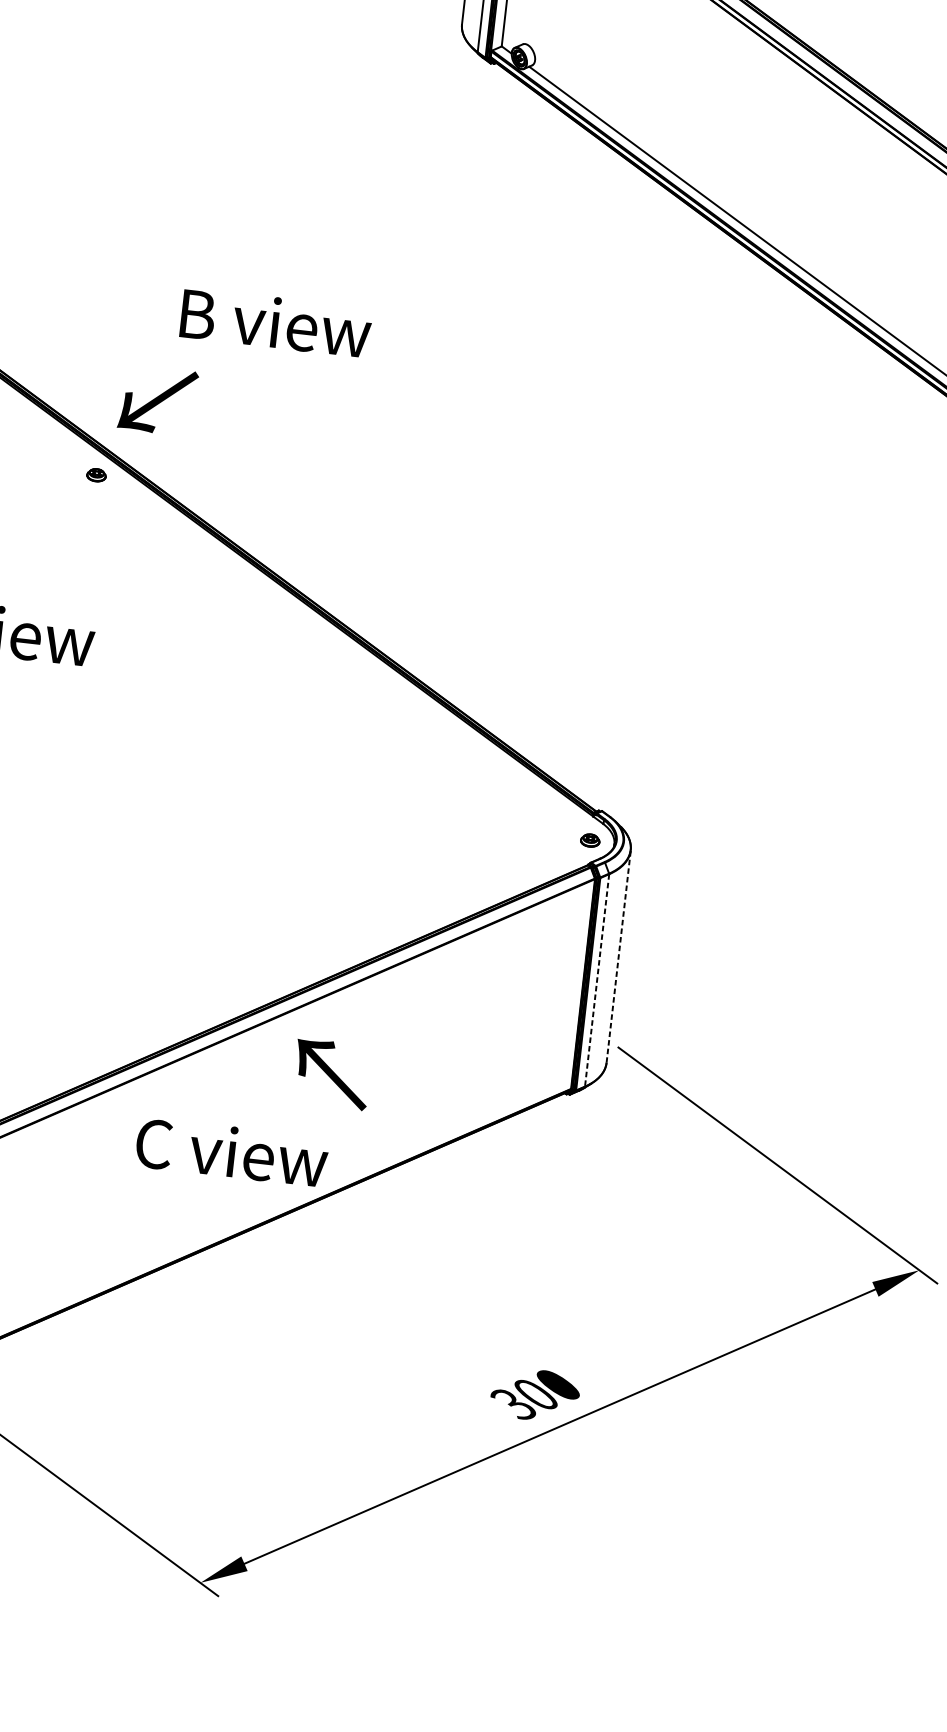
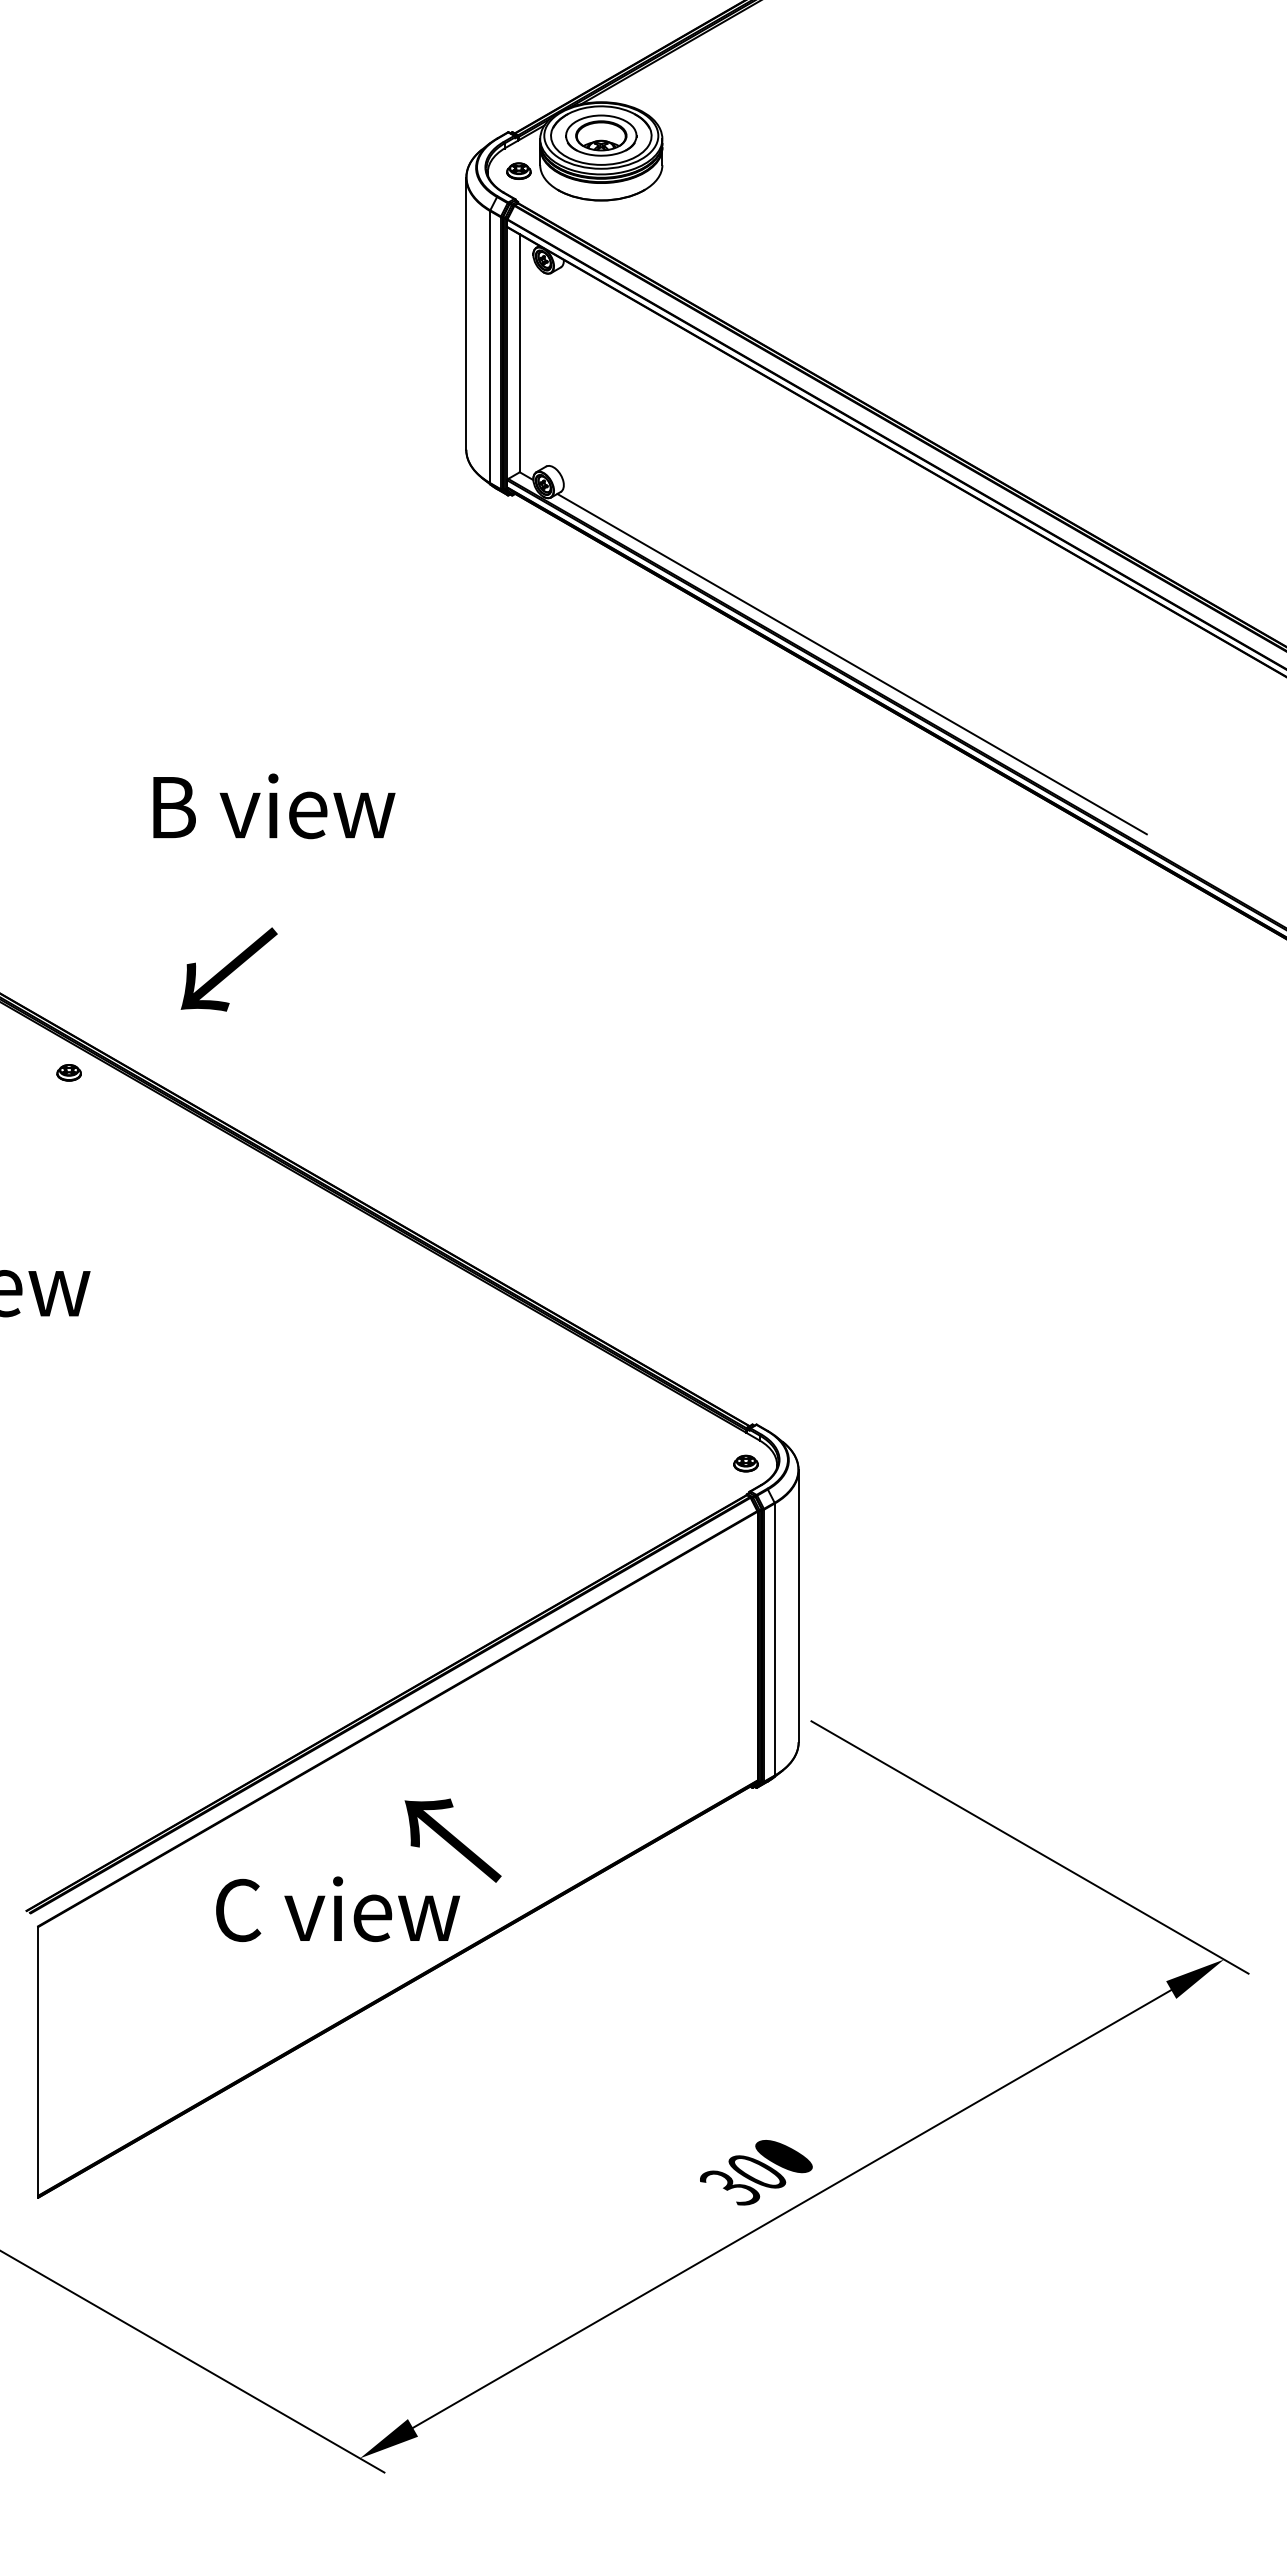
text: (276, 323) -> (274, 806), moved
text: (157, 400) -> (228, 969), moved
line: (618, 956) -> (798, 1606), dashed -> solid
line: (596, 981) -> (774, 1640), dashed -> solid
text: (331, 1074) -> (452, 1840), moved

